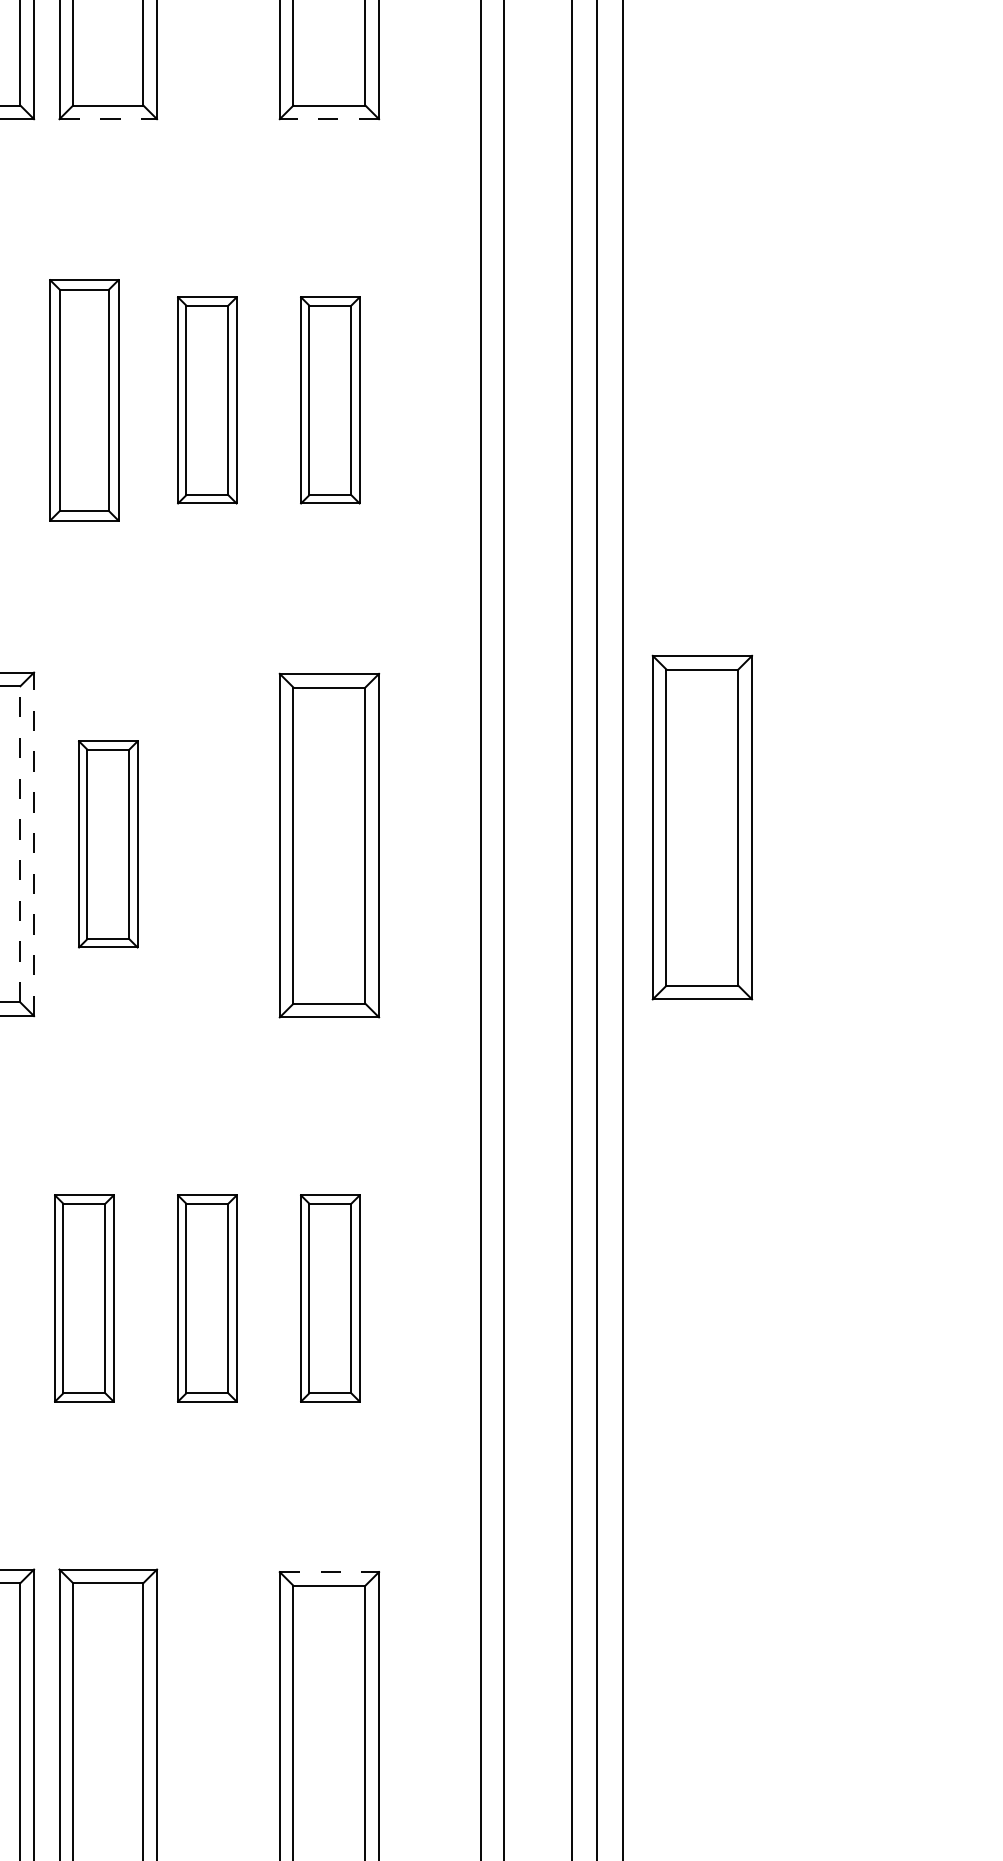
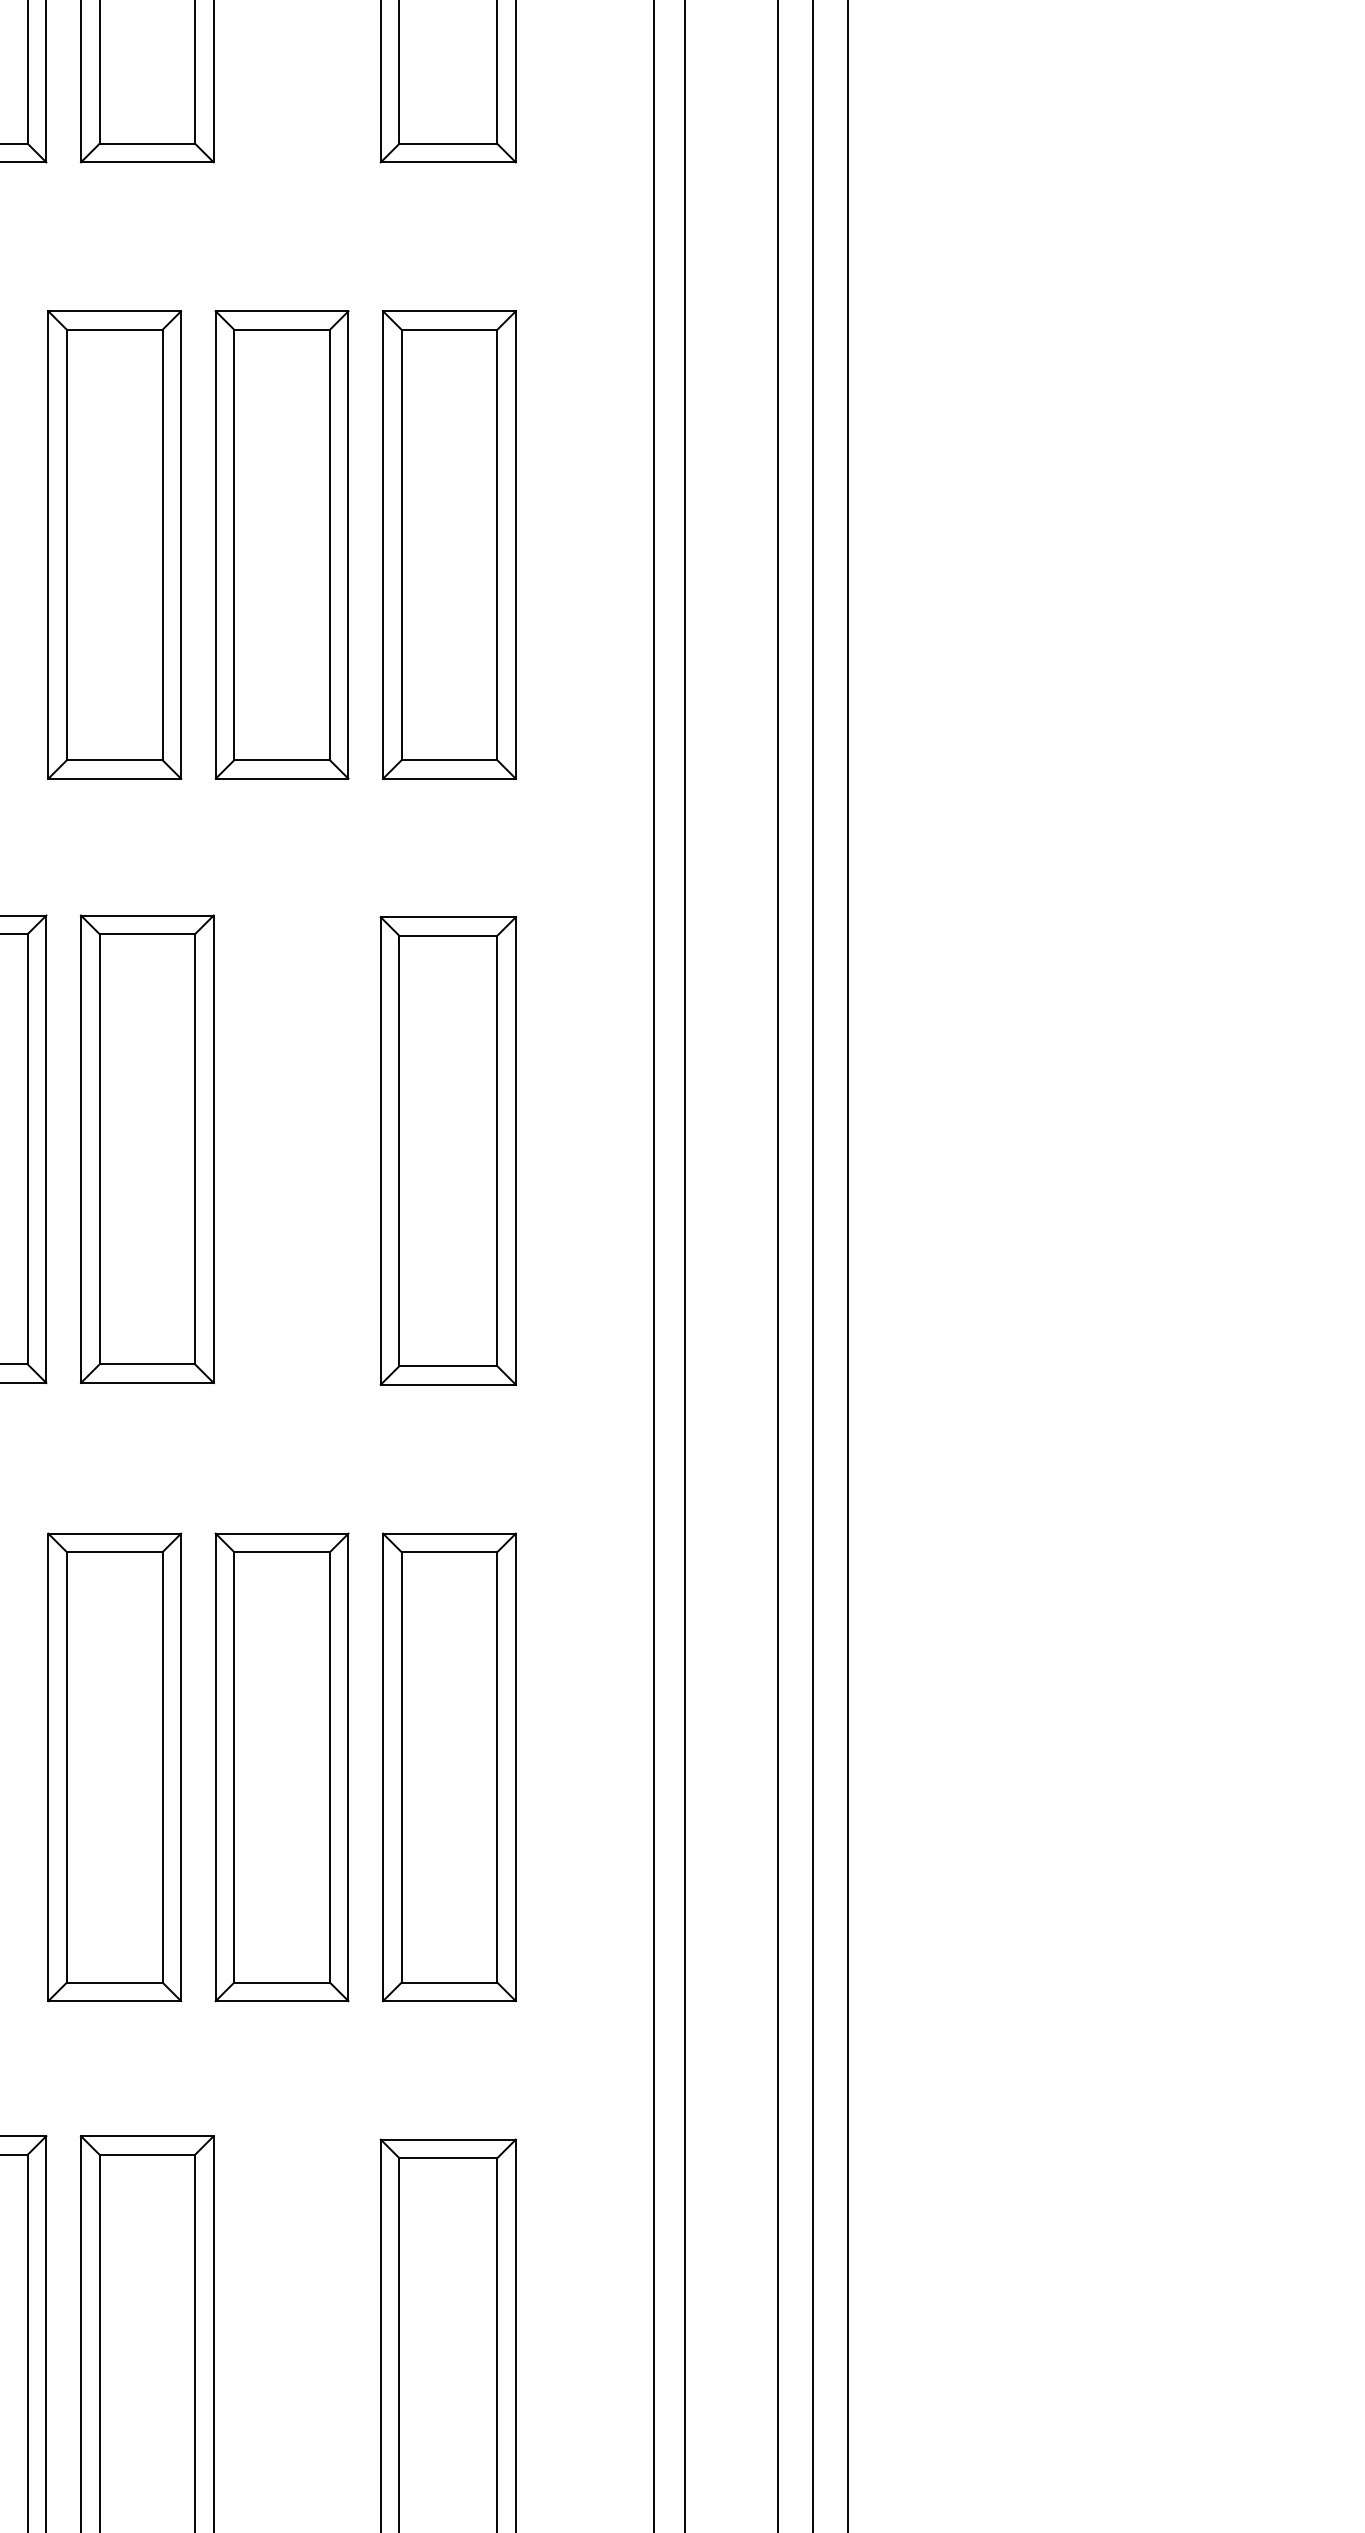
line: (108, 119) -> (147, 162), dashed -> solid
line: (329, 119) -> (448, 162), dashed -> solid
part: (84, 400) -> (115, 545), size x1.43
part: (207, 400) -> (282, 545), size x1.67
part: (330, 400) -> (449, 545), size x1.67
part: (702, 827) -> (956, 1126), removed
line: (20, 843) -> (27, 1148), dashed -> solid
line: (34, 844) -> (46, 1149), dashed -> solid
part: (108, 844) -> (147, 1149), size x1.67
part: (84, 1298) -> (115, 1767), size x1.67
part: (207, 1298) -> (282, 1767), size x1.67
part: (330, 1298) -> (449, 1767), size x1.67
line: (329, 1572) -> (448, 2140), dashed -> solid

